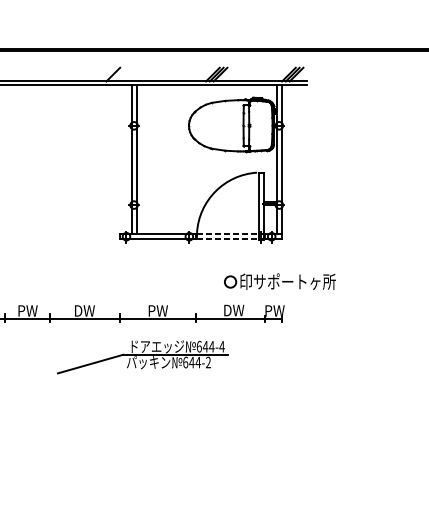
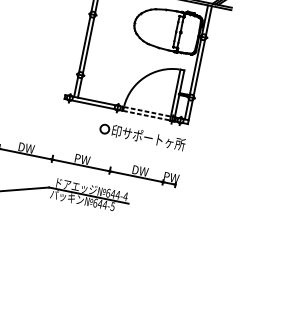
part: (279, 281) -> (142, 136), moved
text: (207, 362) -> (112, 206), 644-2 -> 644-5

